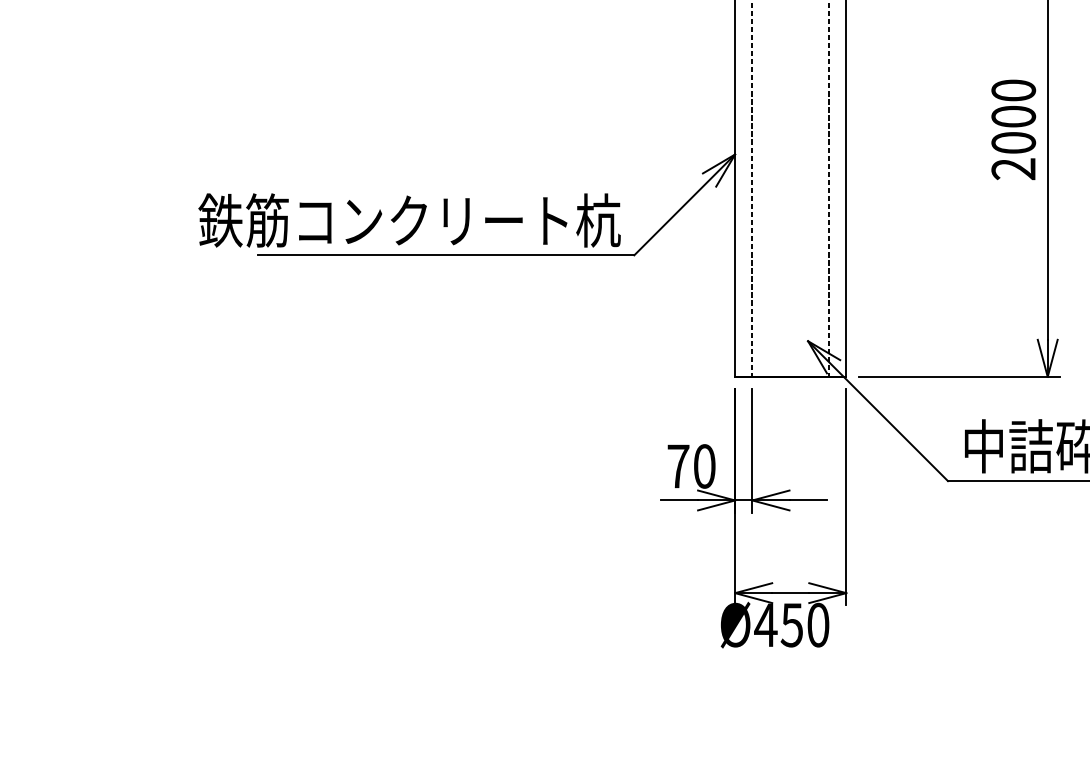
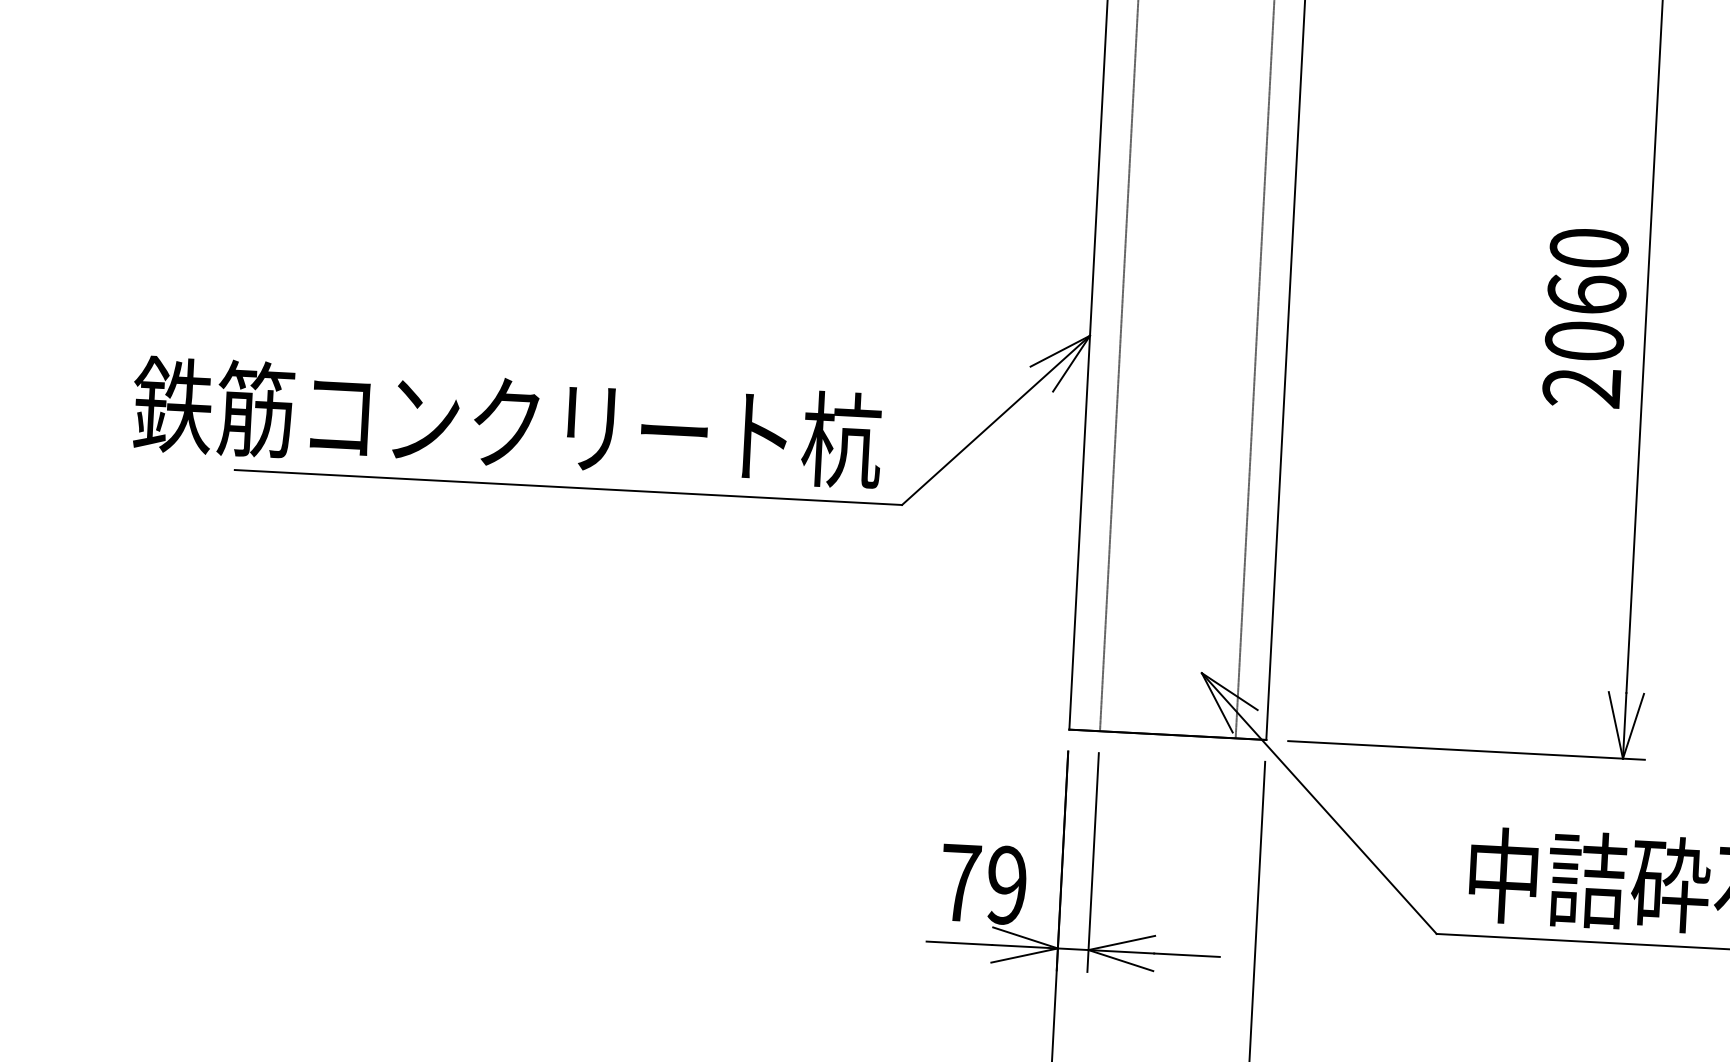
text: (1013, 116) -> (1586, 294), 2000 -> 2060
text: (704, 466) -> (1006, 885), 70 -> 79

